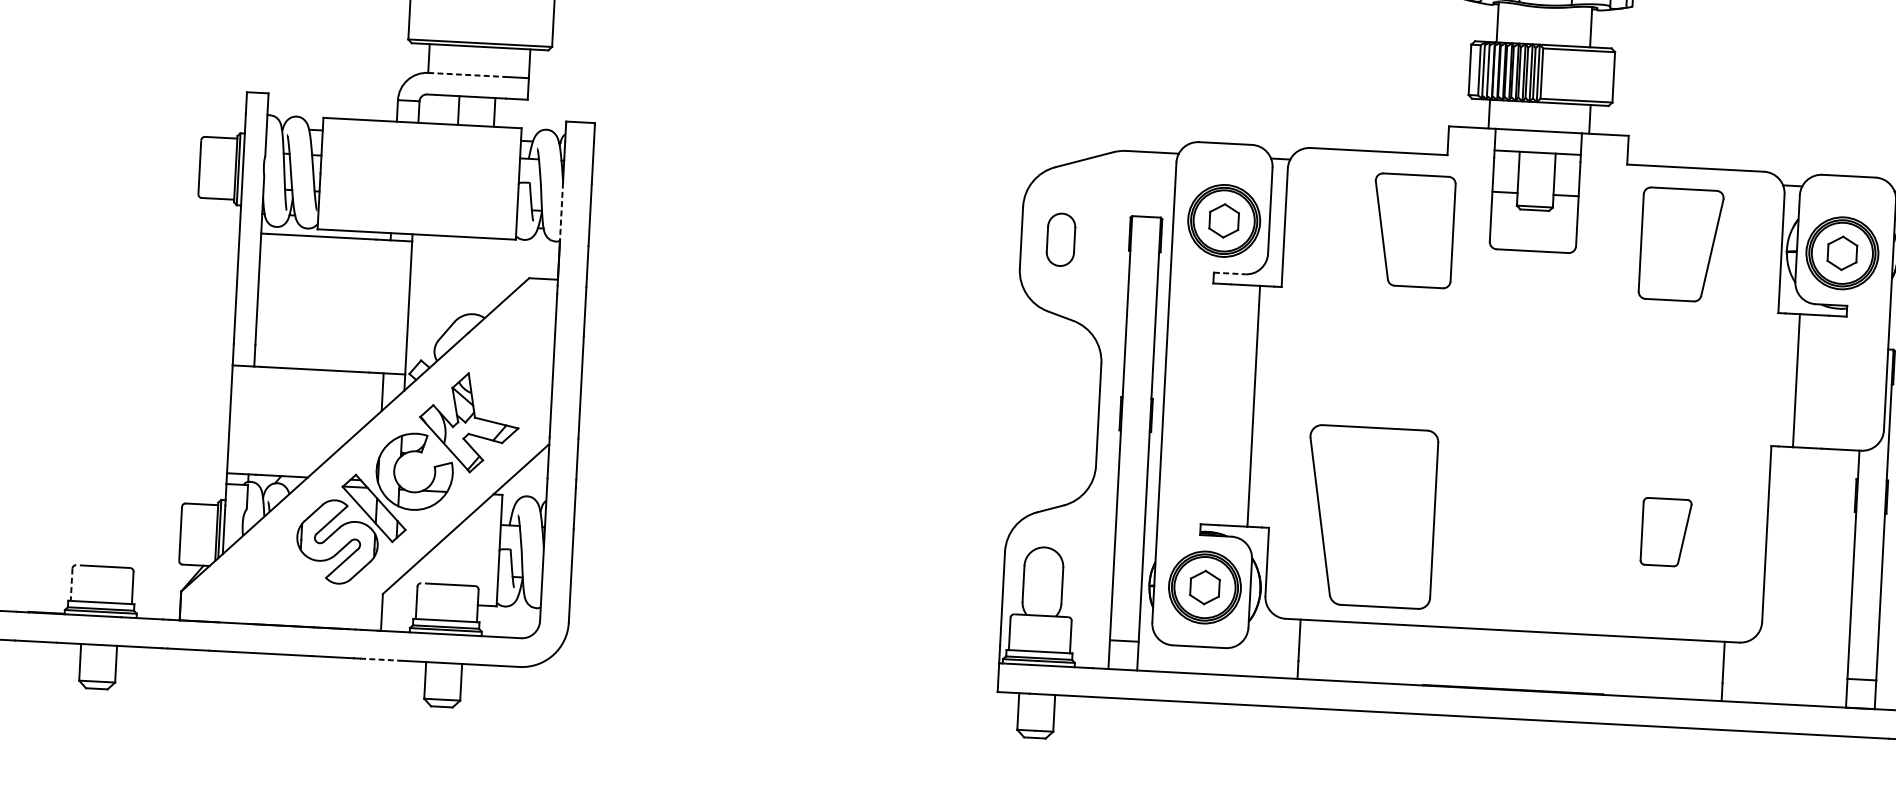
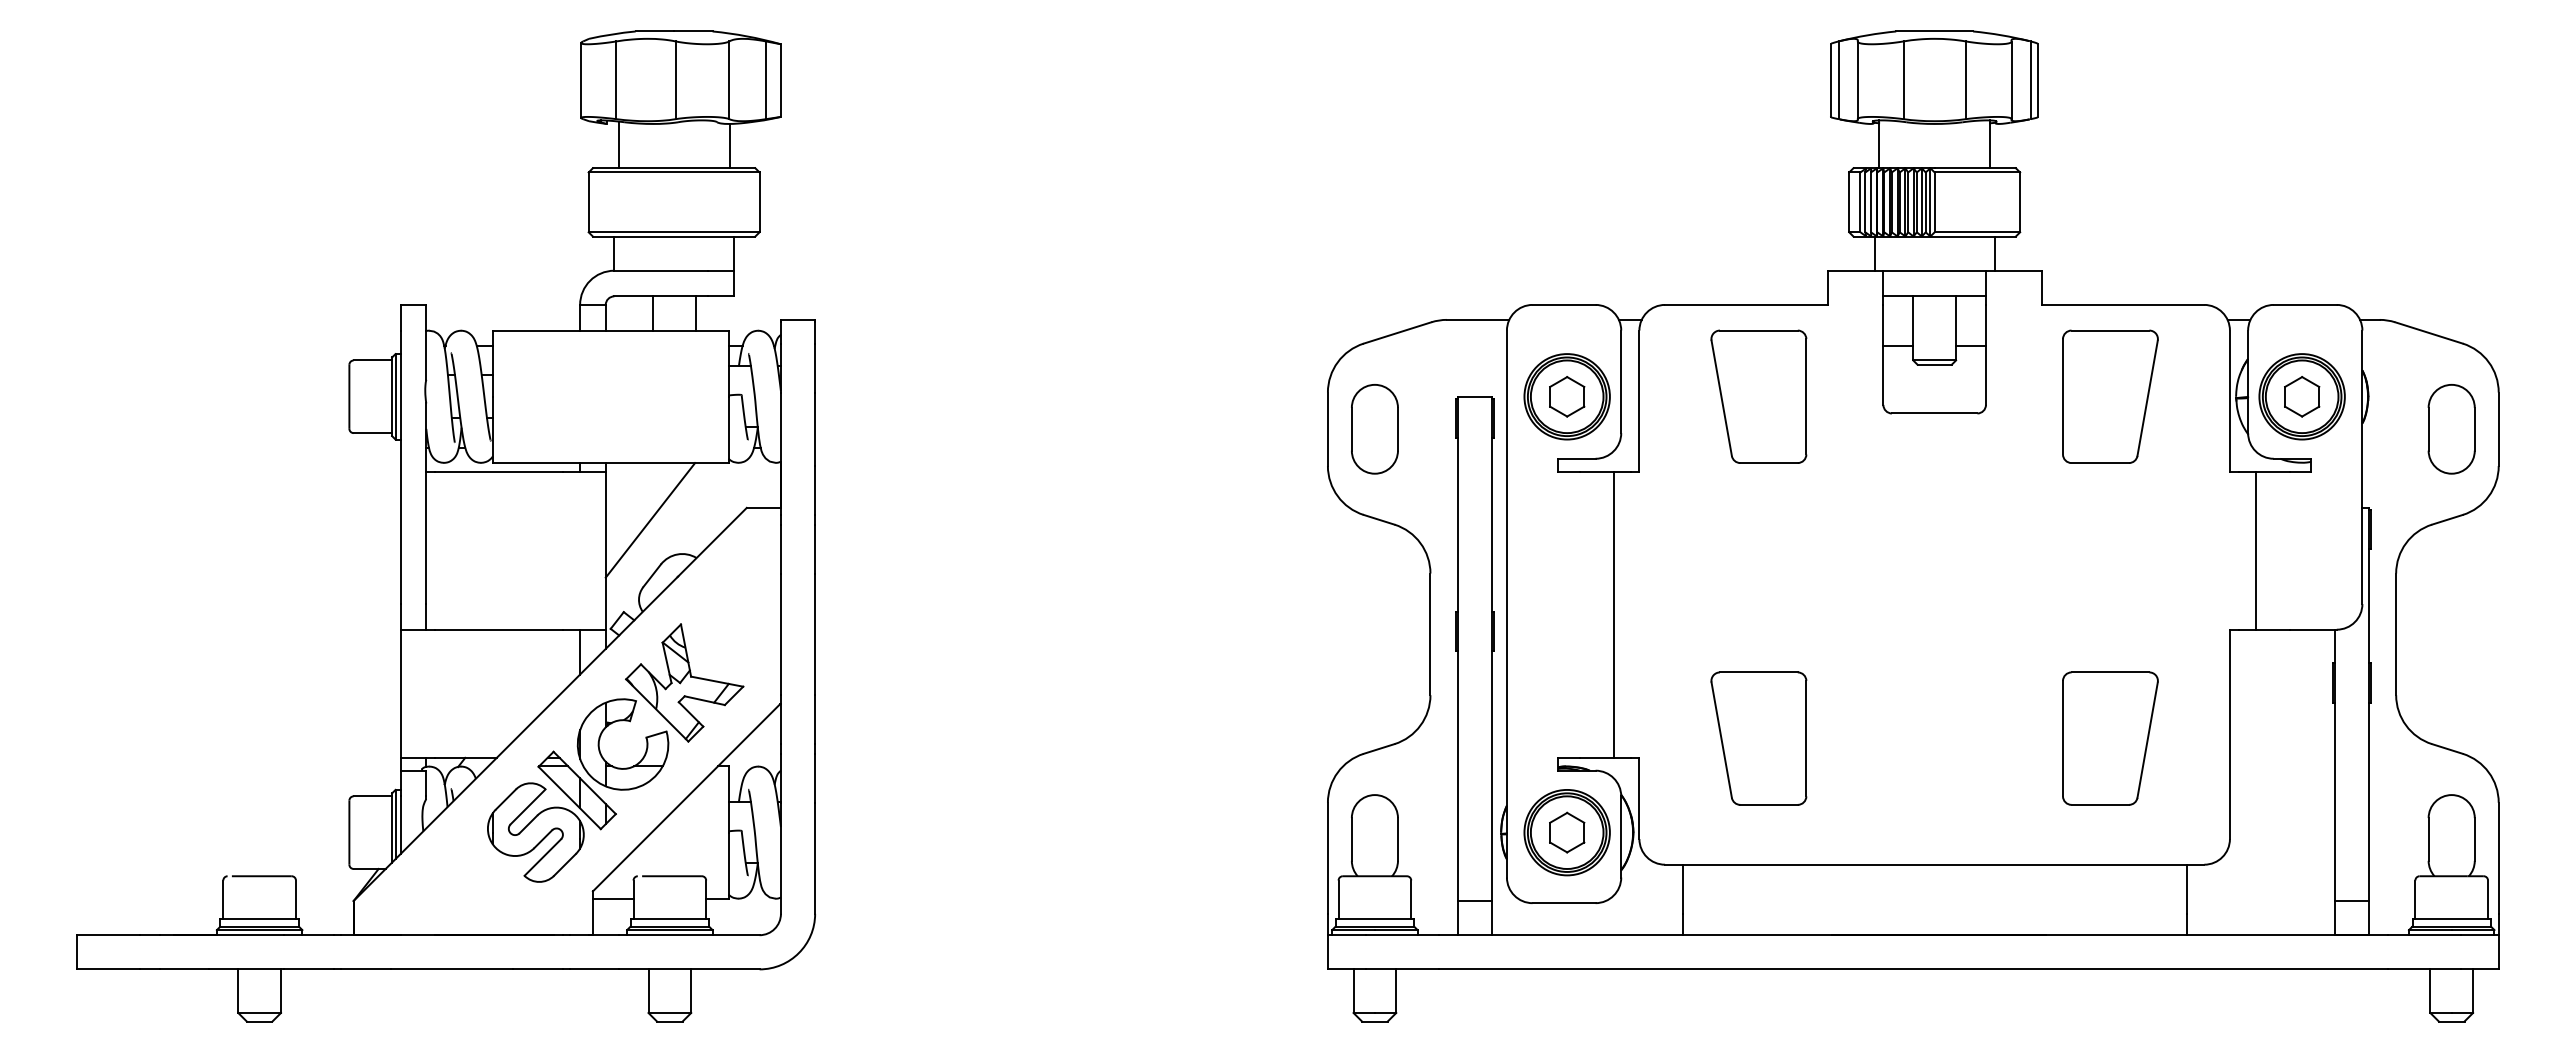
line: (467, 74) -> (661, 270), dashed -> solid
line: (561, 213) -> (780, 429), dashed -> solid
part: (1412, 230) -> (1758, 396), moved
part: (1060, 239) -> (1374, 429), size x1.43
line: (1229, 273) -> (1576, 458), dashed -> solid
line: (447, 284) -> (650, 520), added
part: (1370, 516) -> (1758, 738), size x0.62
part: (1666, 532) -> (2110, 738), size x1.67
line: (71, 585) -> (223, 900), dashed -> solid
line: (399, 600) -> (612, 898), added
line: (380, 659) -> (594, 969), dashed -> solid

